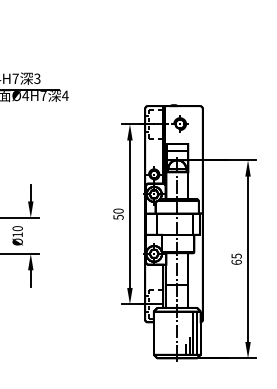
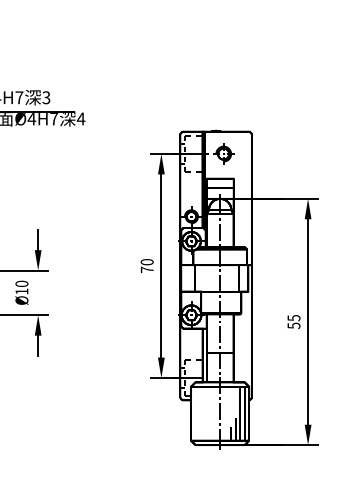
text: (117, 217) -> (146, 269), 50 -> 70
text: (236, 262) -> (293, 325), 65 -> 55

